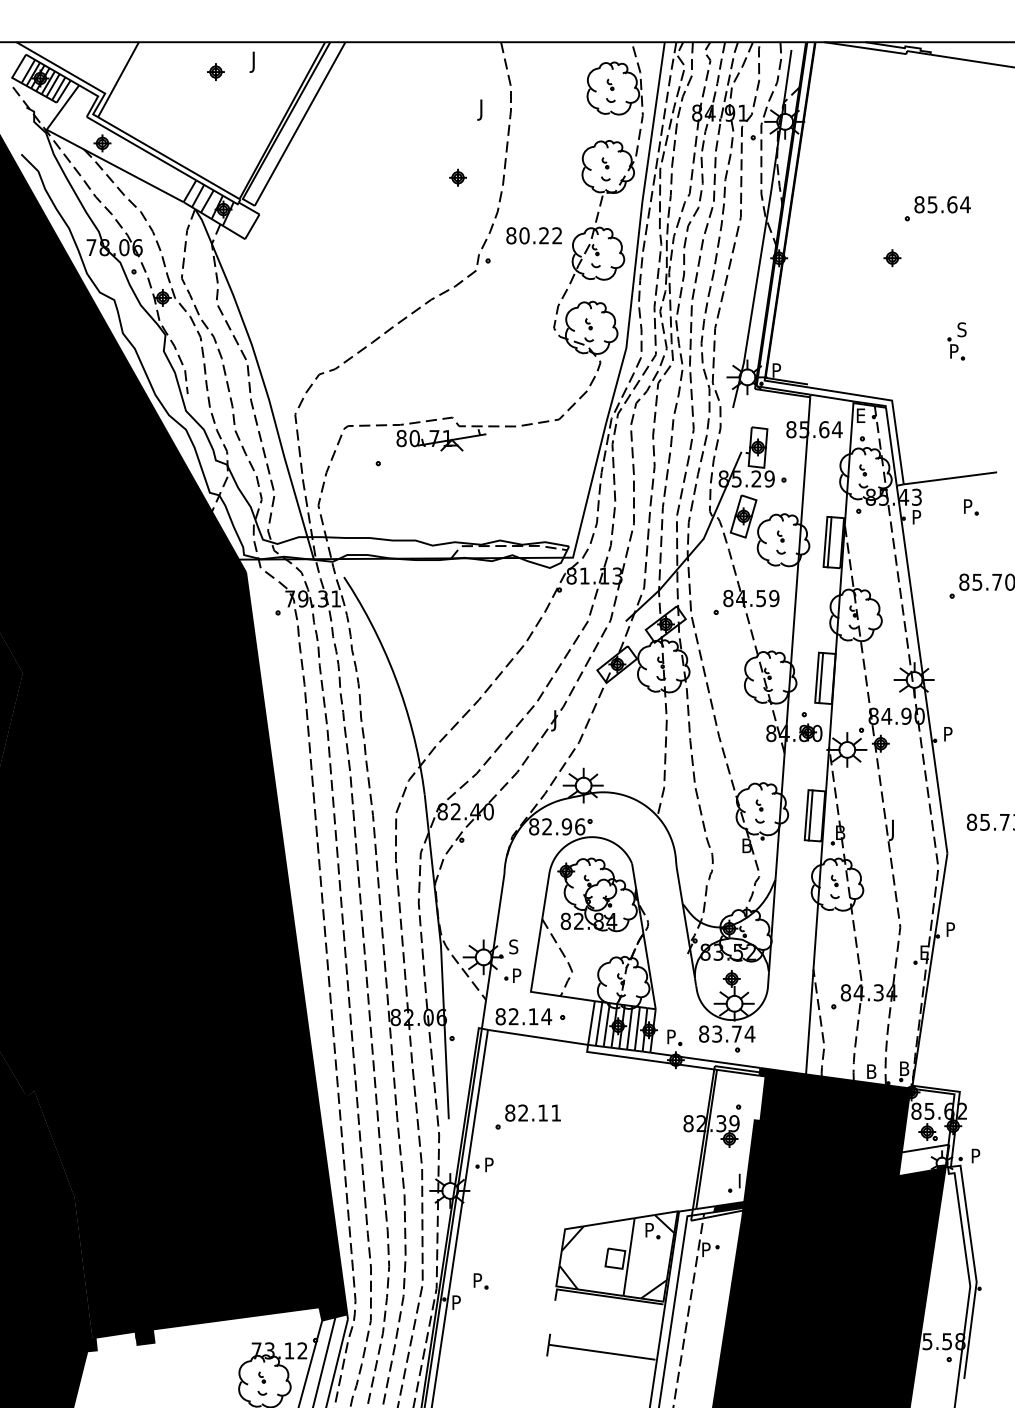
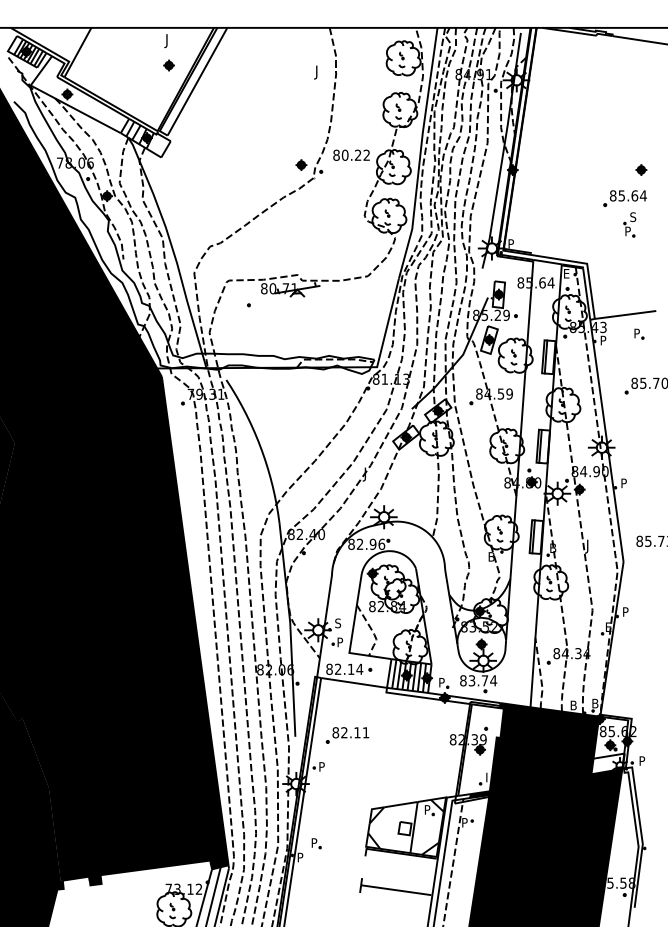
part: (215, 72) -> (168, 65), moved
part: (458, 176) -> (301, 164), moved
part: (936, 208) -> (624, 198), moved
part: (892, 257) -> (641, 169), moved

